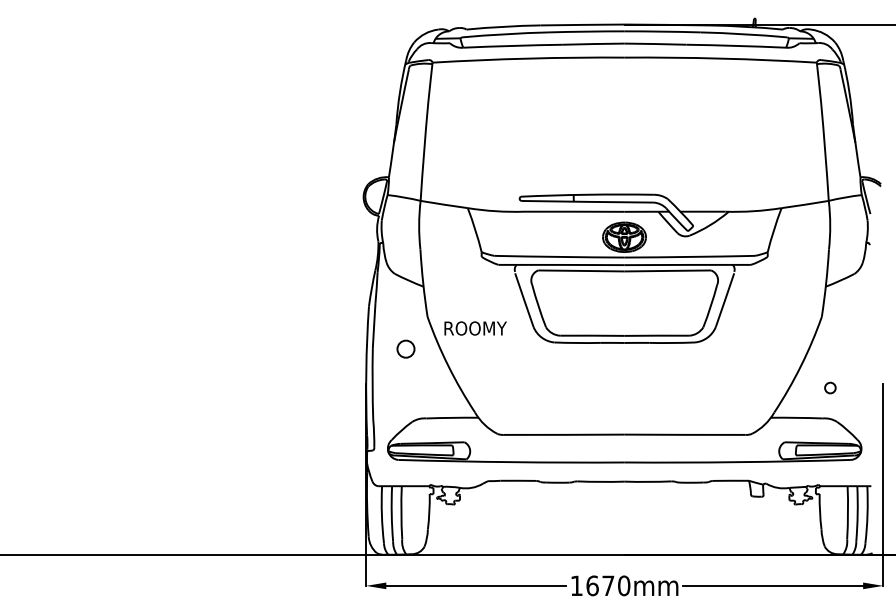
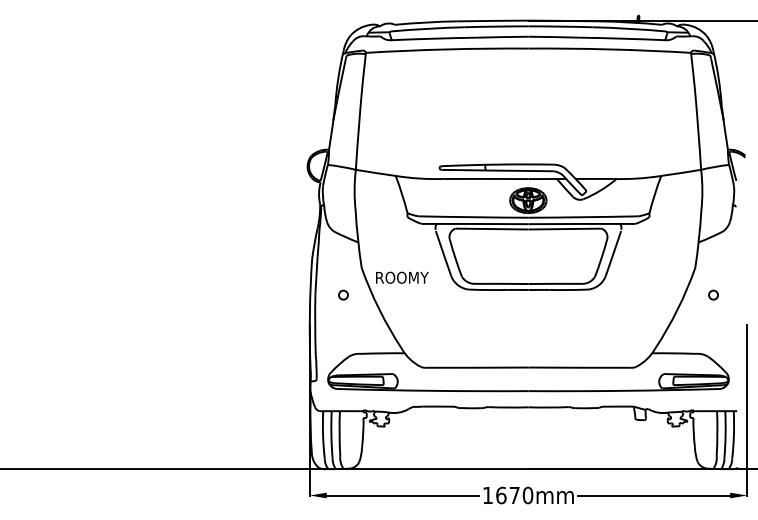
circle: (406, 348) -> (343, 294), size x0.62
circle: (830, 387) -> (713, 294), moved

